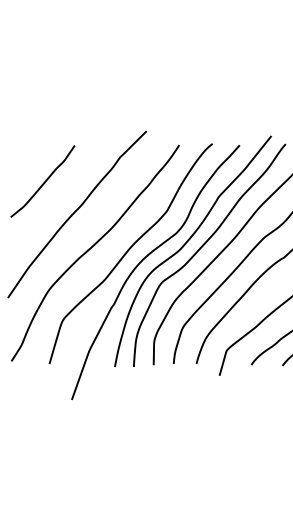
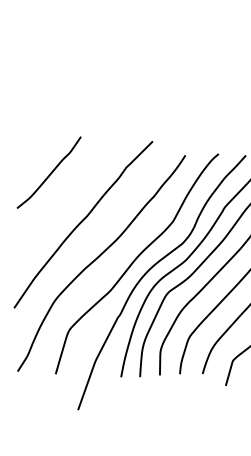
curve: (43, 182) -> (49, 173), moved

